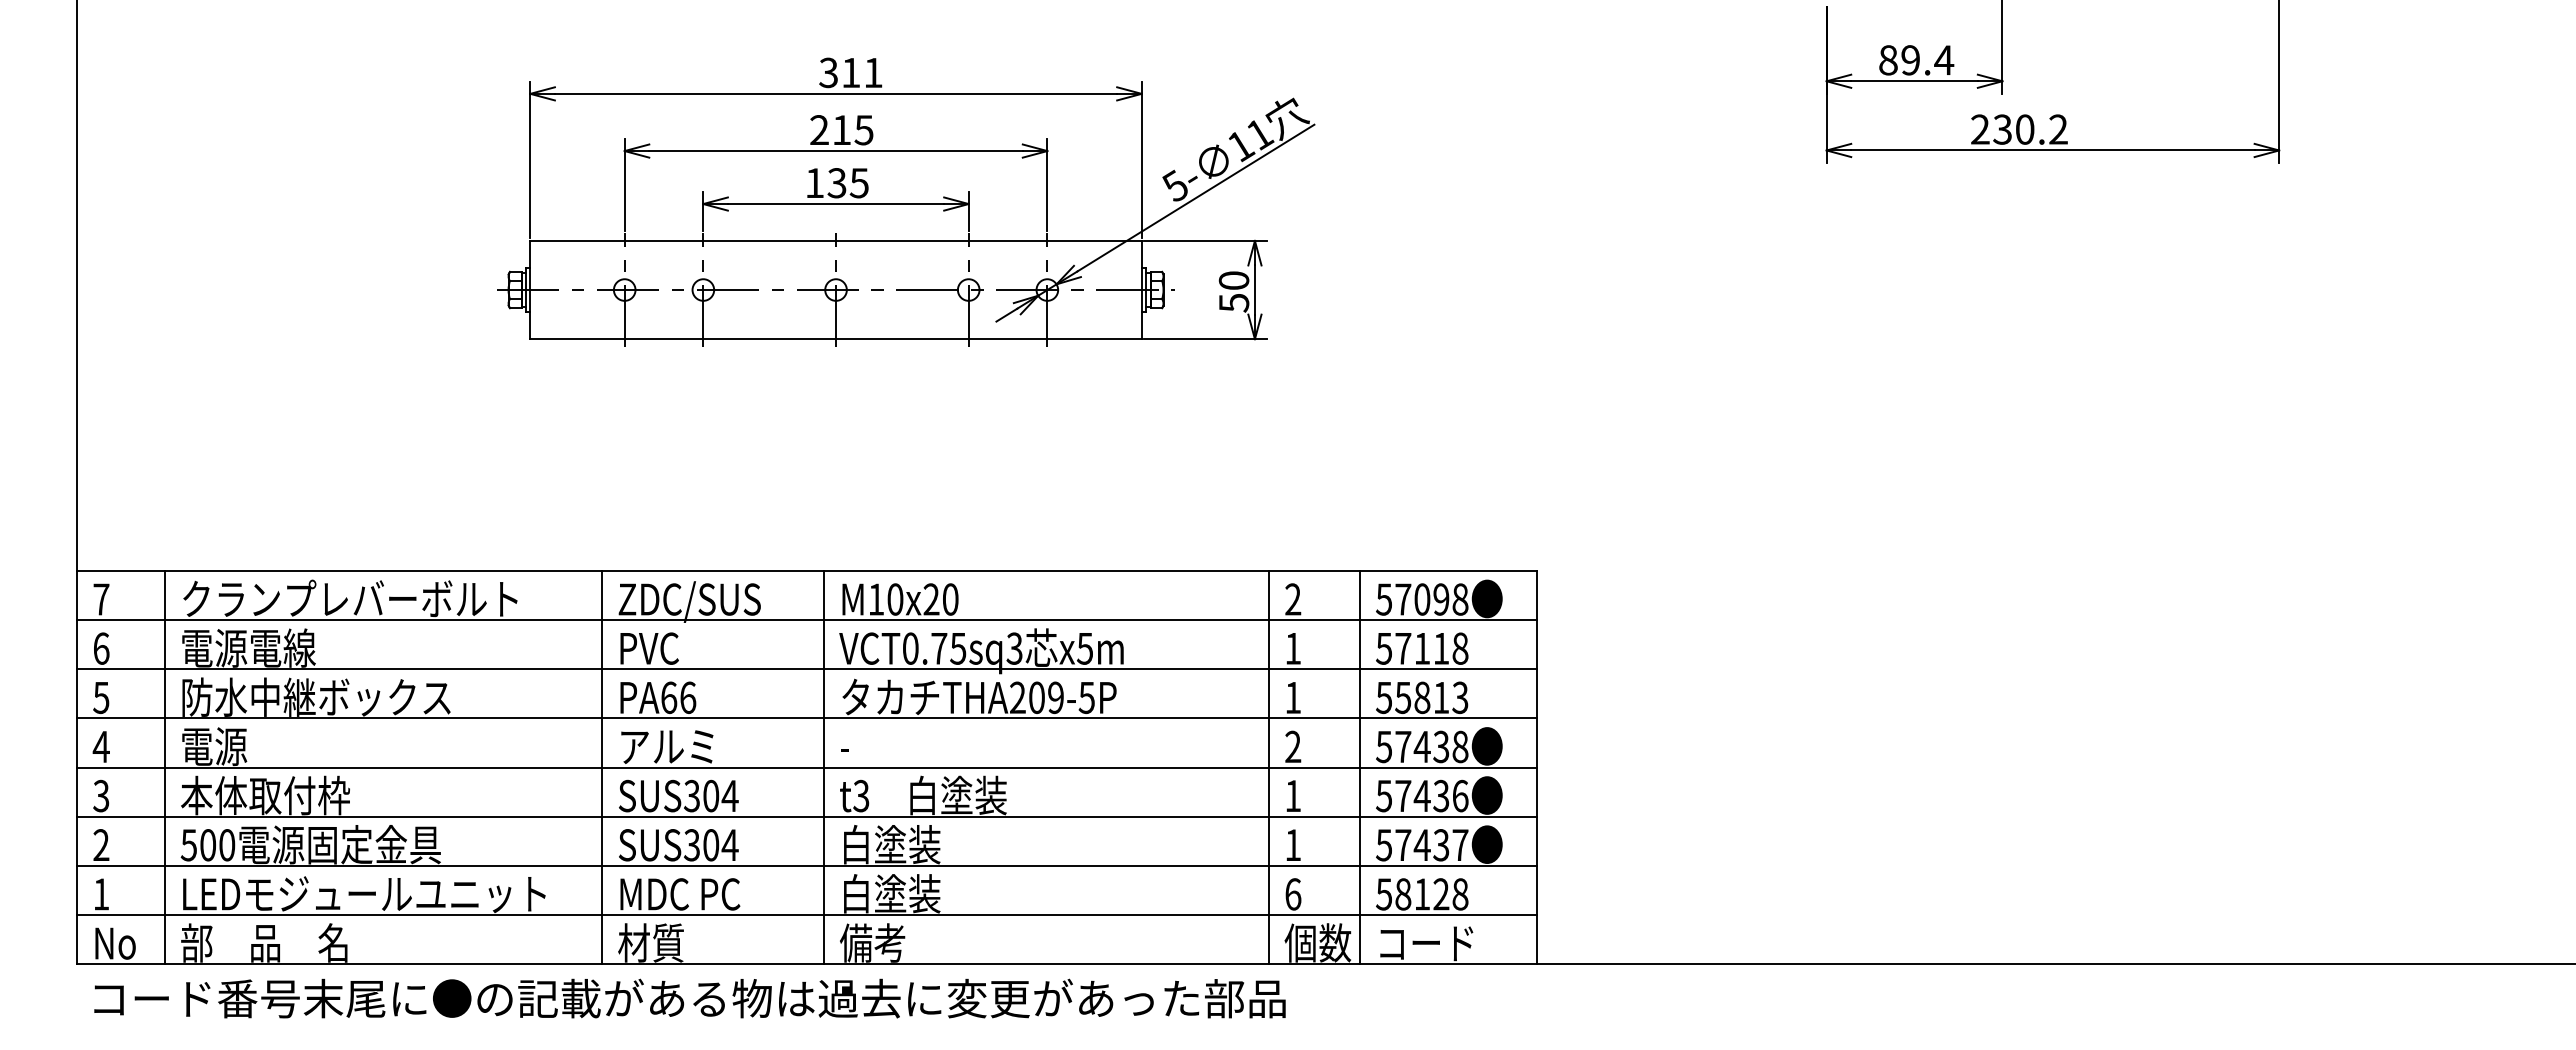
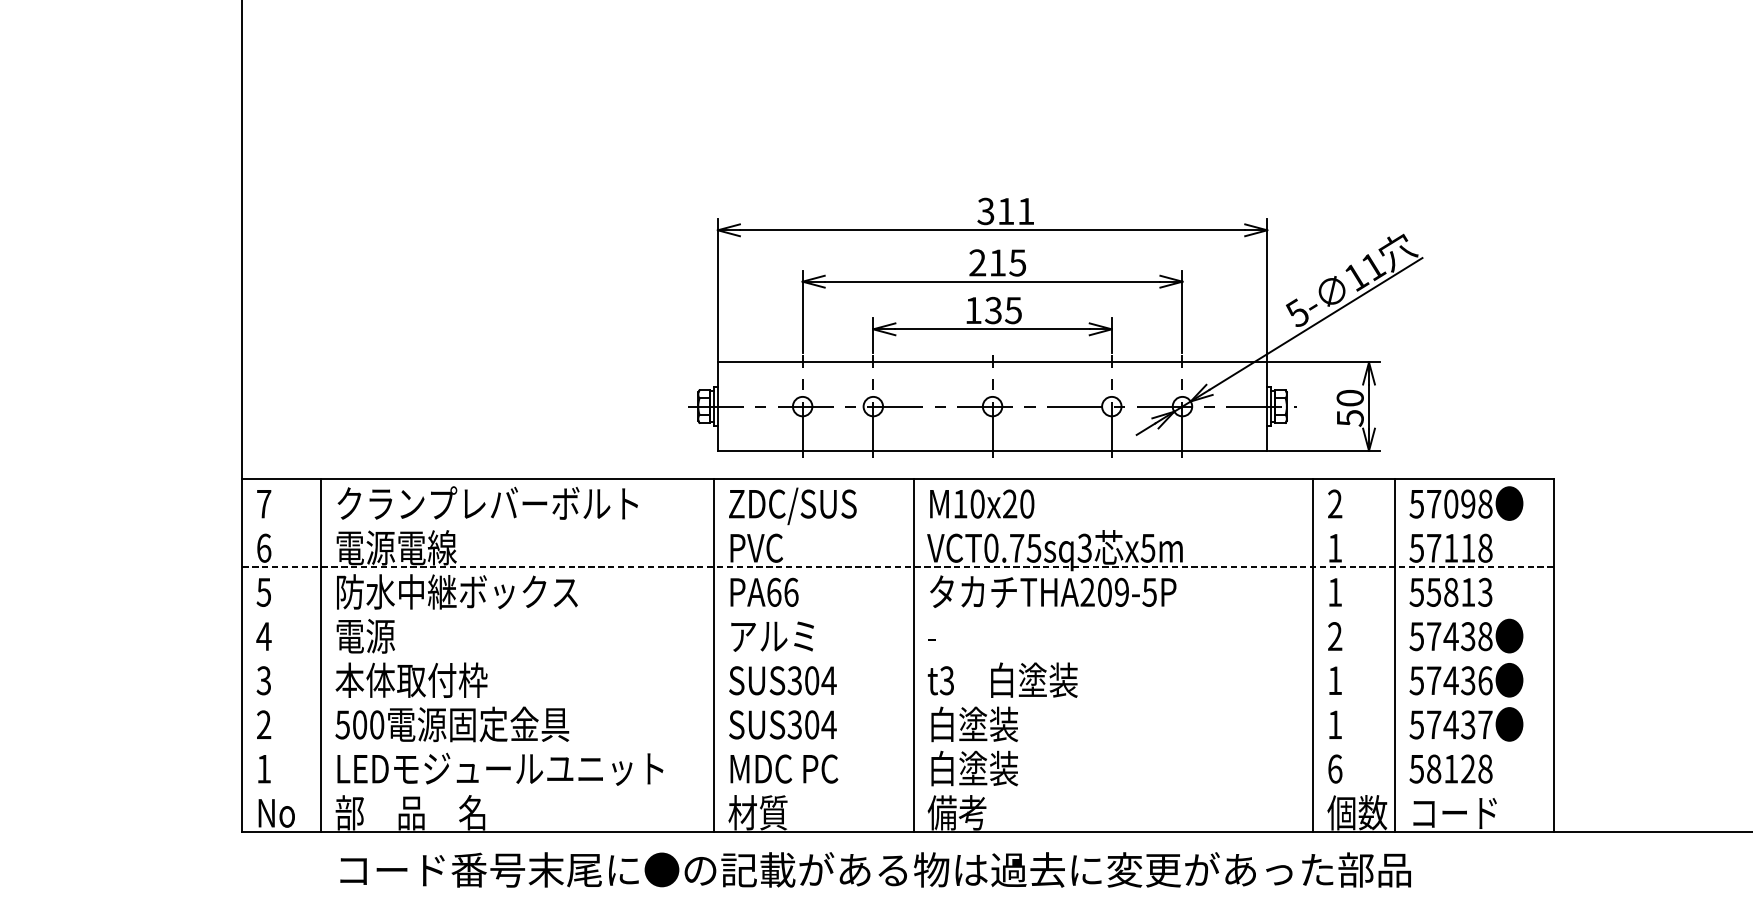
part: (906, 201) -> (1055, 327), moved
line: (807, 620) -> (898, 522), removed
line: (807, 669) -> (898, 566), solid -> dashed
line: (807, 718) -> (898, 611), removed
line: (807, 767) -> (898, 655), removed
line: (807, 816) -> (898, 699), removed
line: (807, 865) -> (898, 743), removed
line: (807, 915) -> (898, 788), removed
text: (689, 998) -> (875, 869), moved

